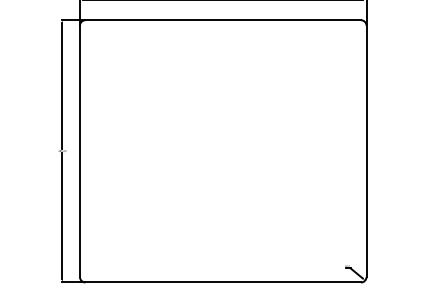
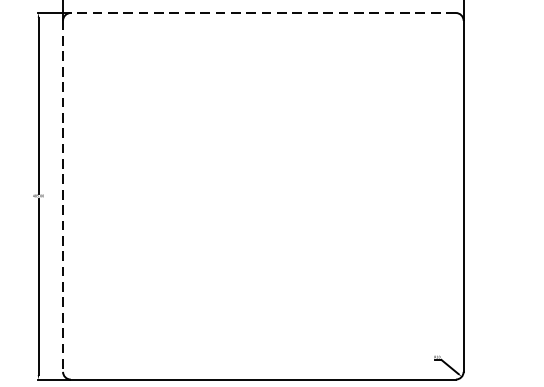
line: (223, 20) -> (263, 13), solid -> dashed
line: (79, 151) -> (62, 196), solid -> dashed

